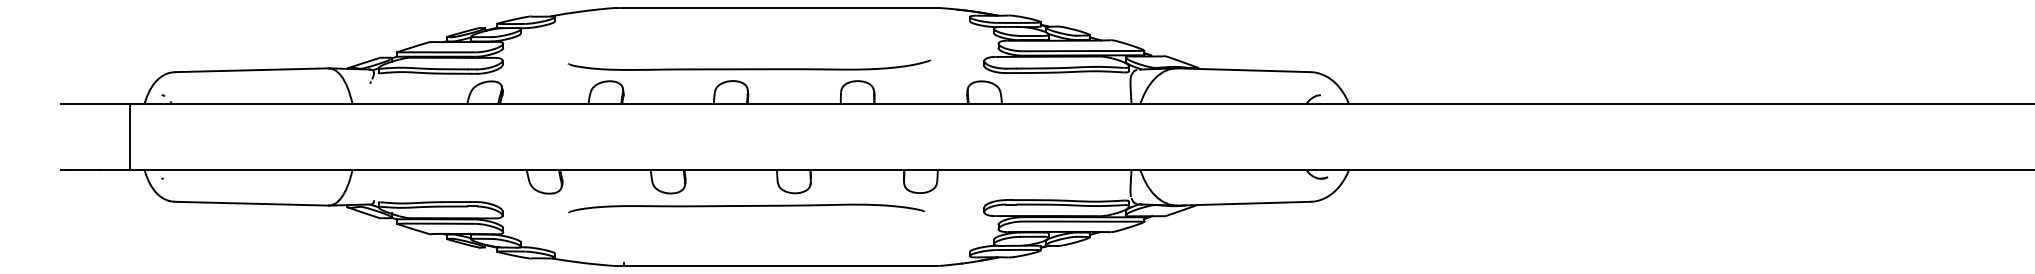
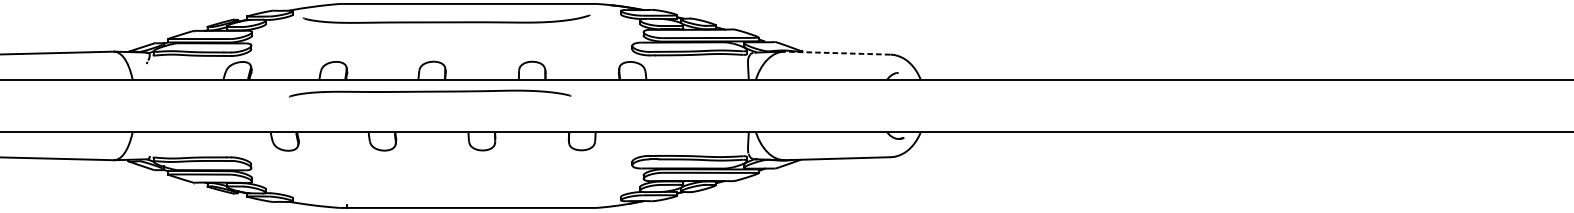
curve: (749, 68) -> (446, 21), moved
line: (1243, 70) -> (837, 53), solid -> dashed
curve: (746, 206) -> (430, 92), moved

